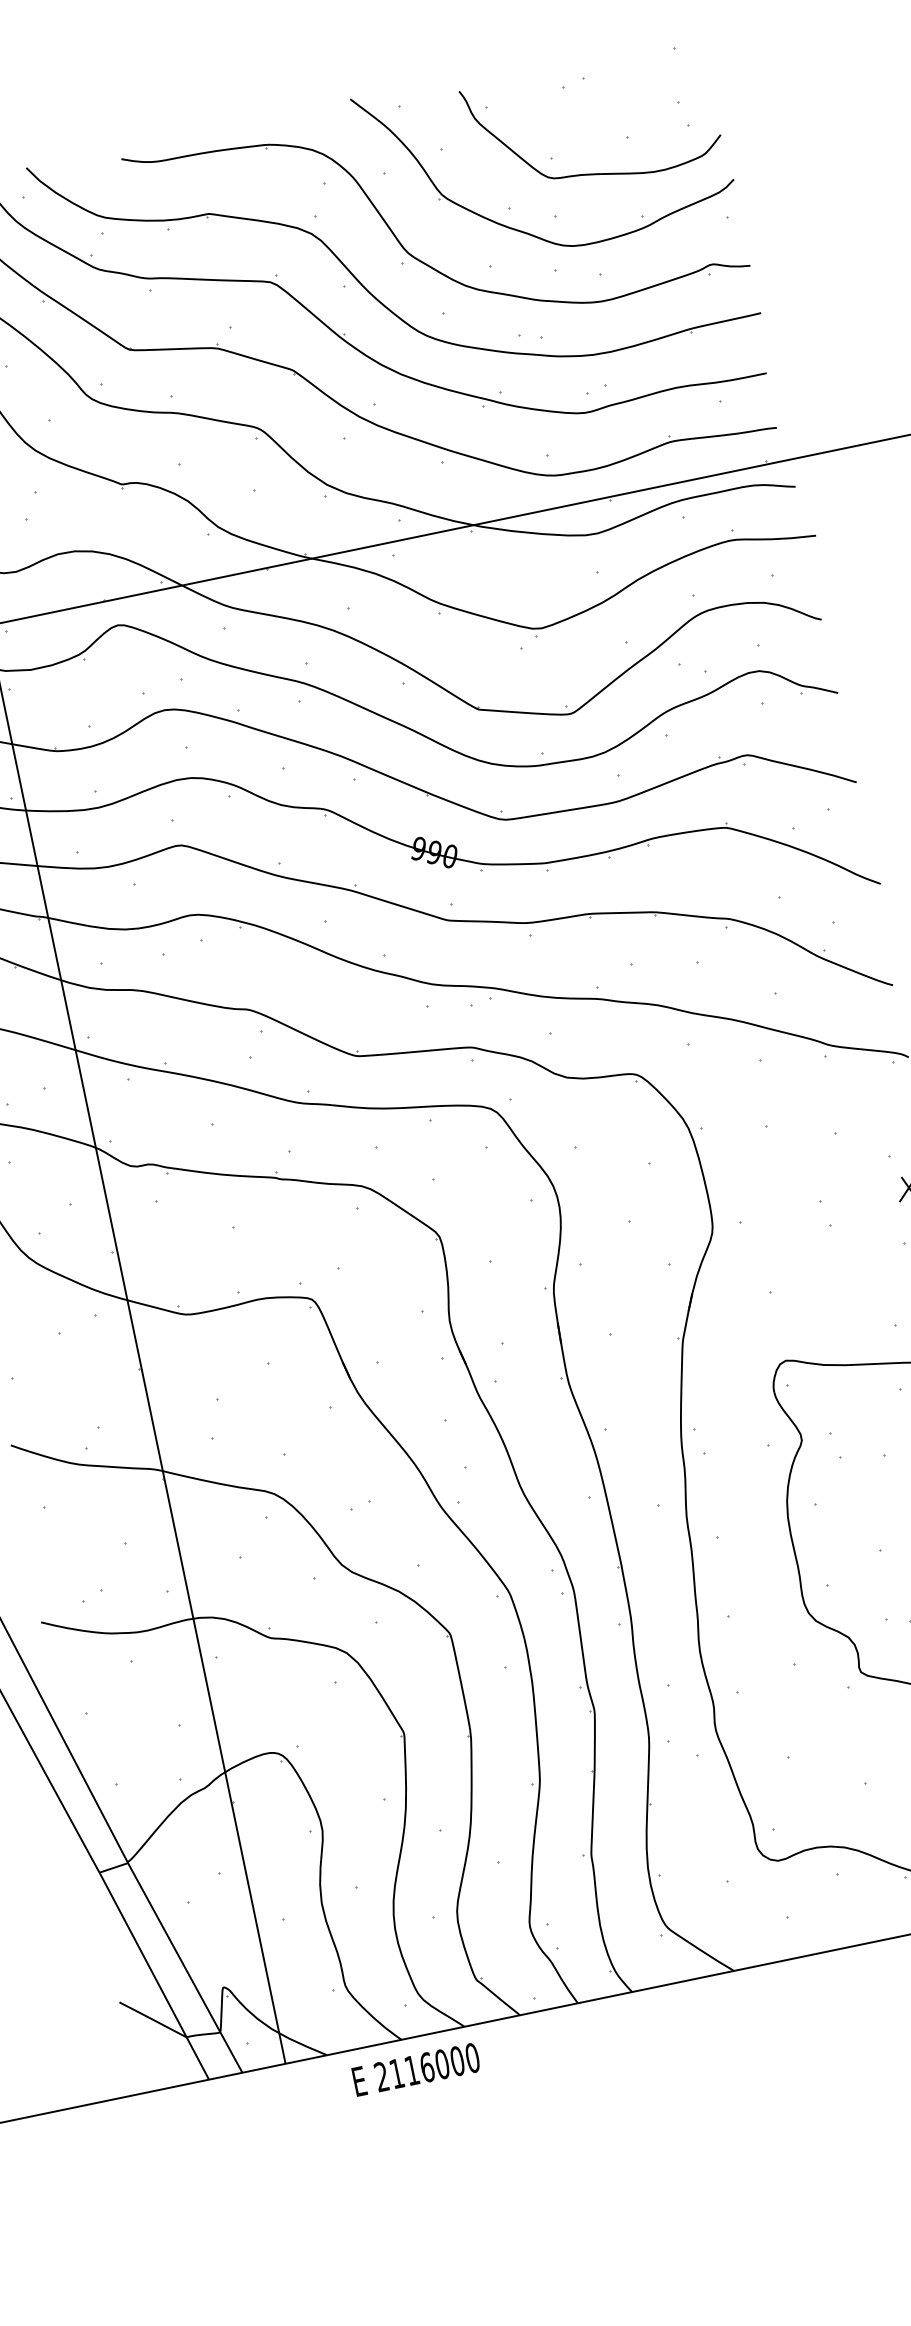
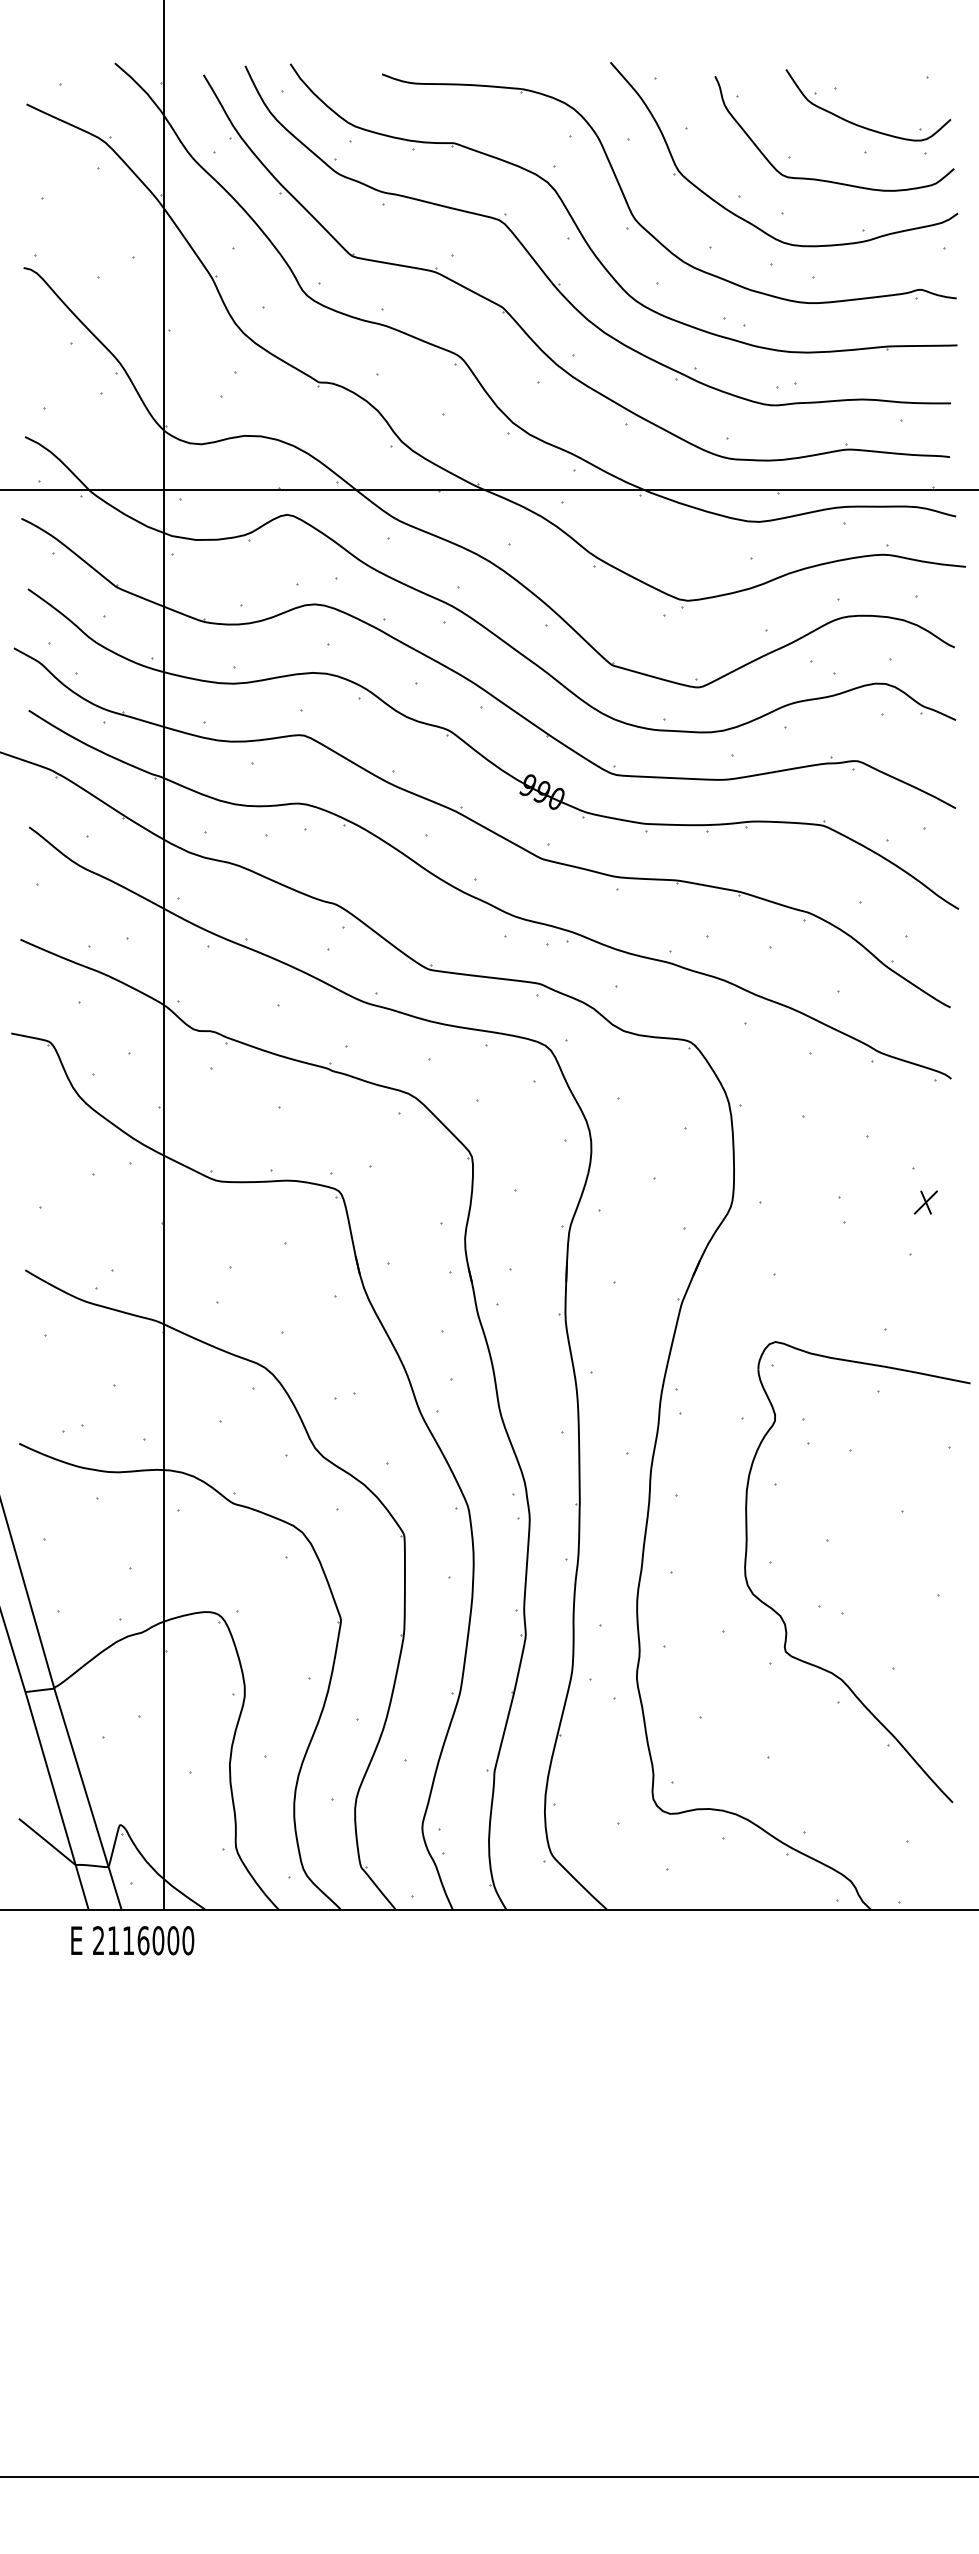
curve: (617, 110) -> (861, 125), added
text: (416, 2069) -> (132, 1940), moved

